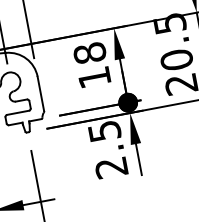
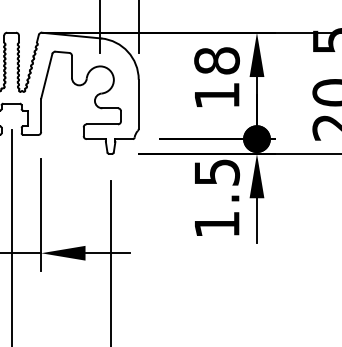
text: (111, 167) -> (216, 224), 2.5 -> 1.5

